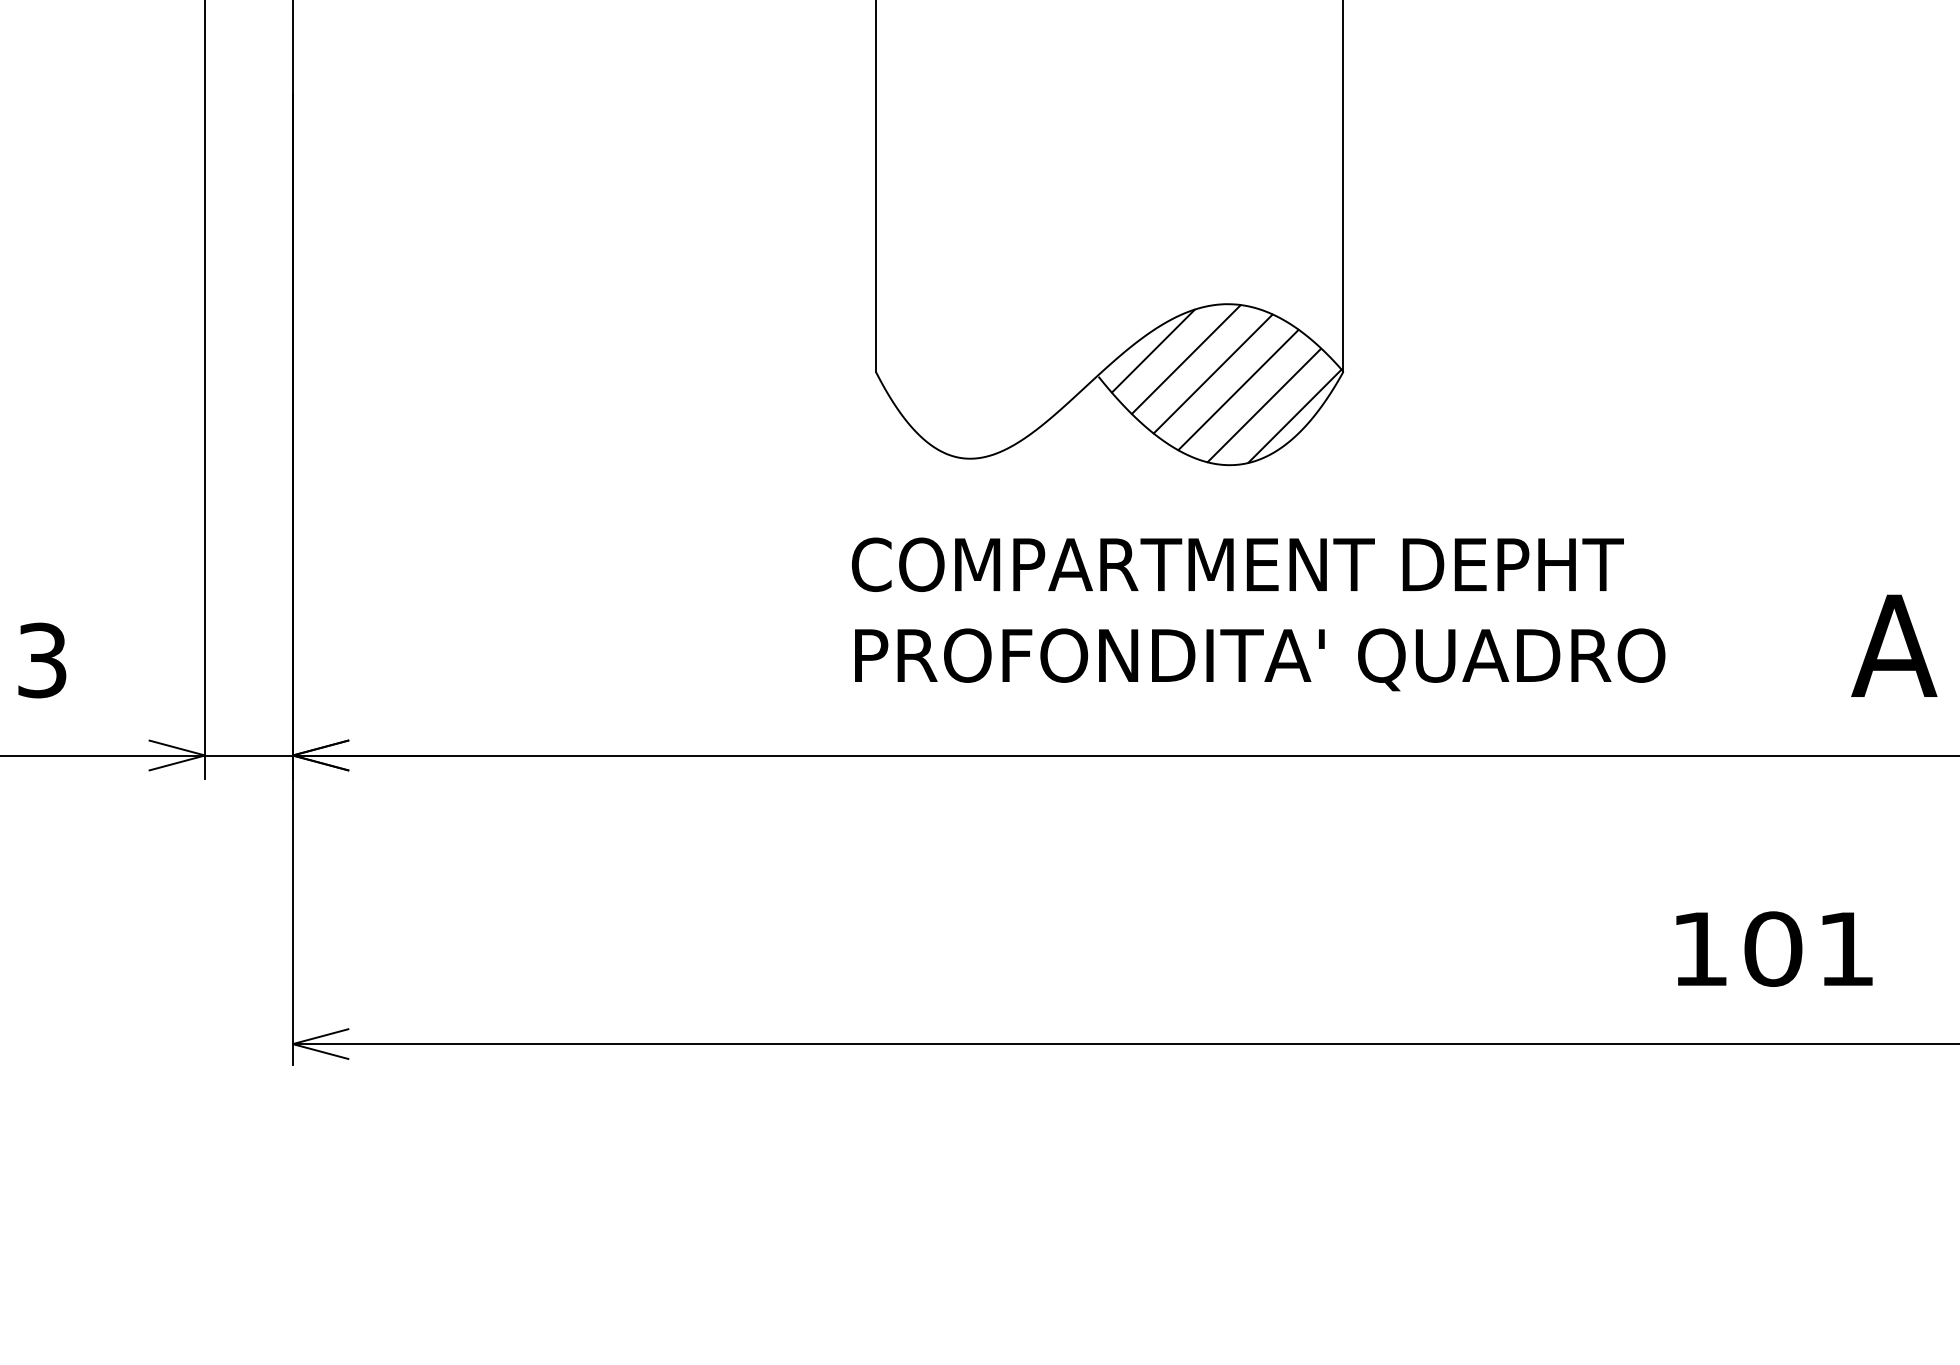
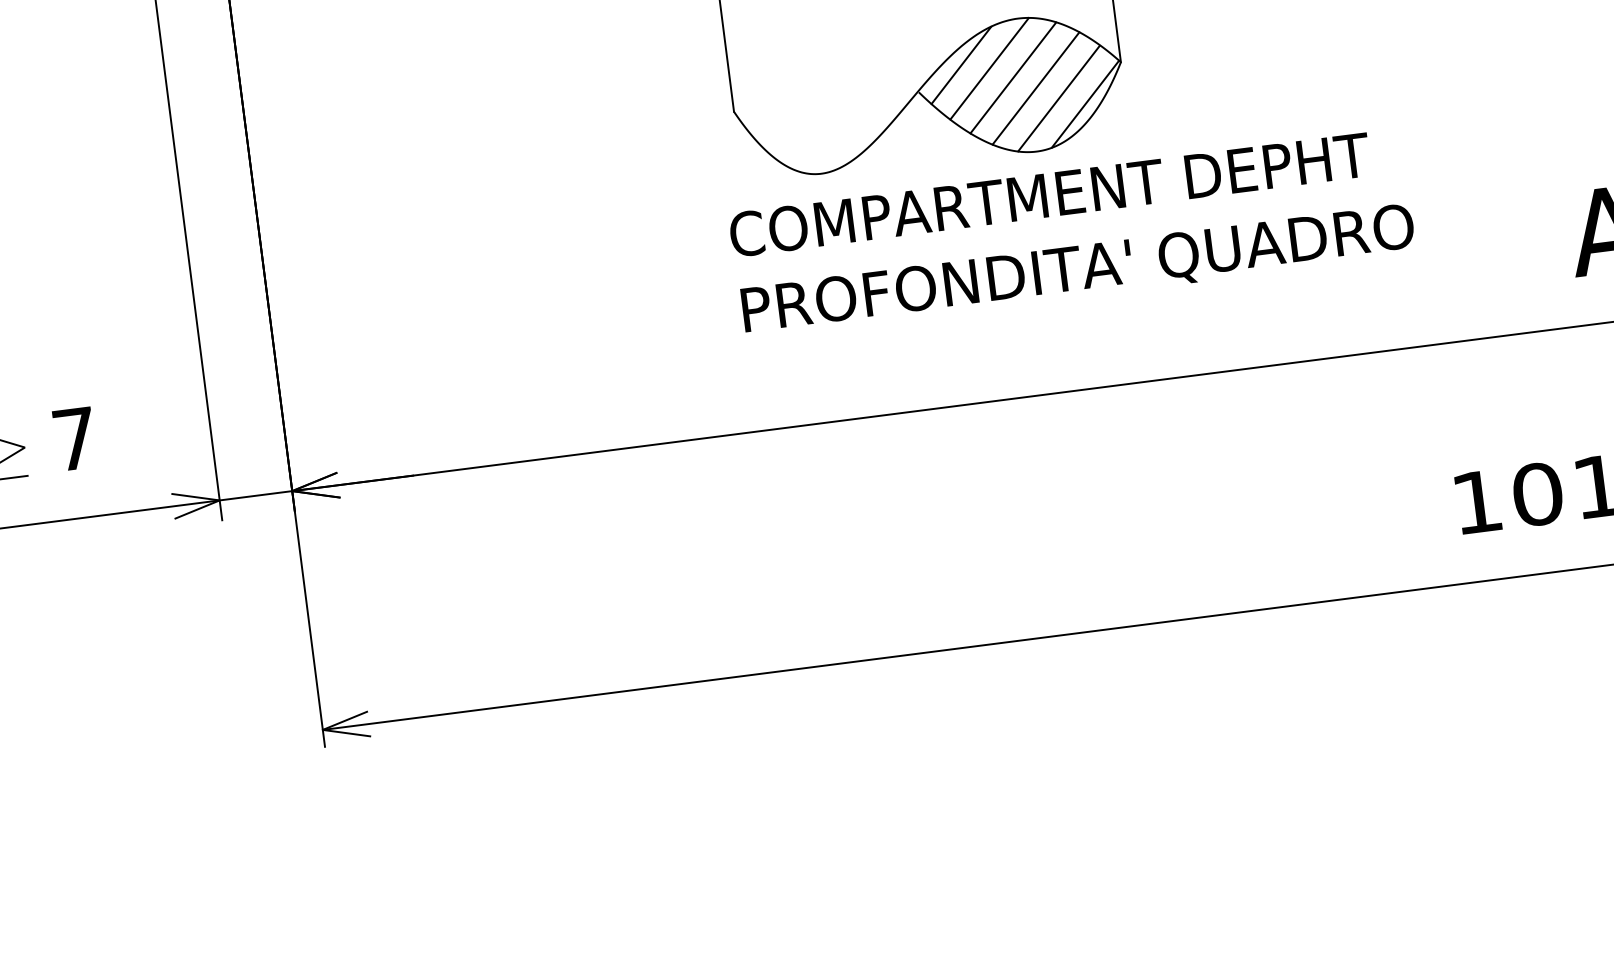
text: (1258, 614) -> (1072, 233), moved
text: (42, 660) -> (75, 439), 3 -> 7

